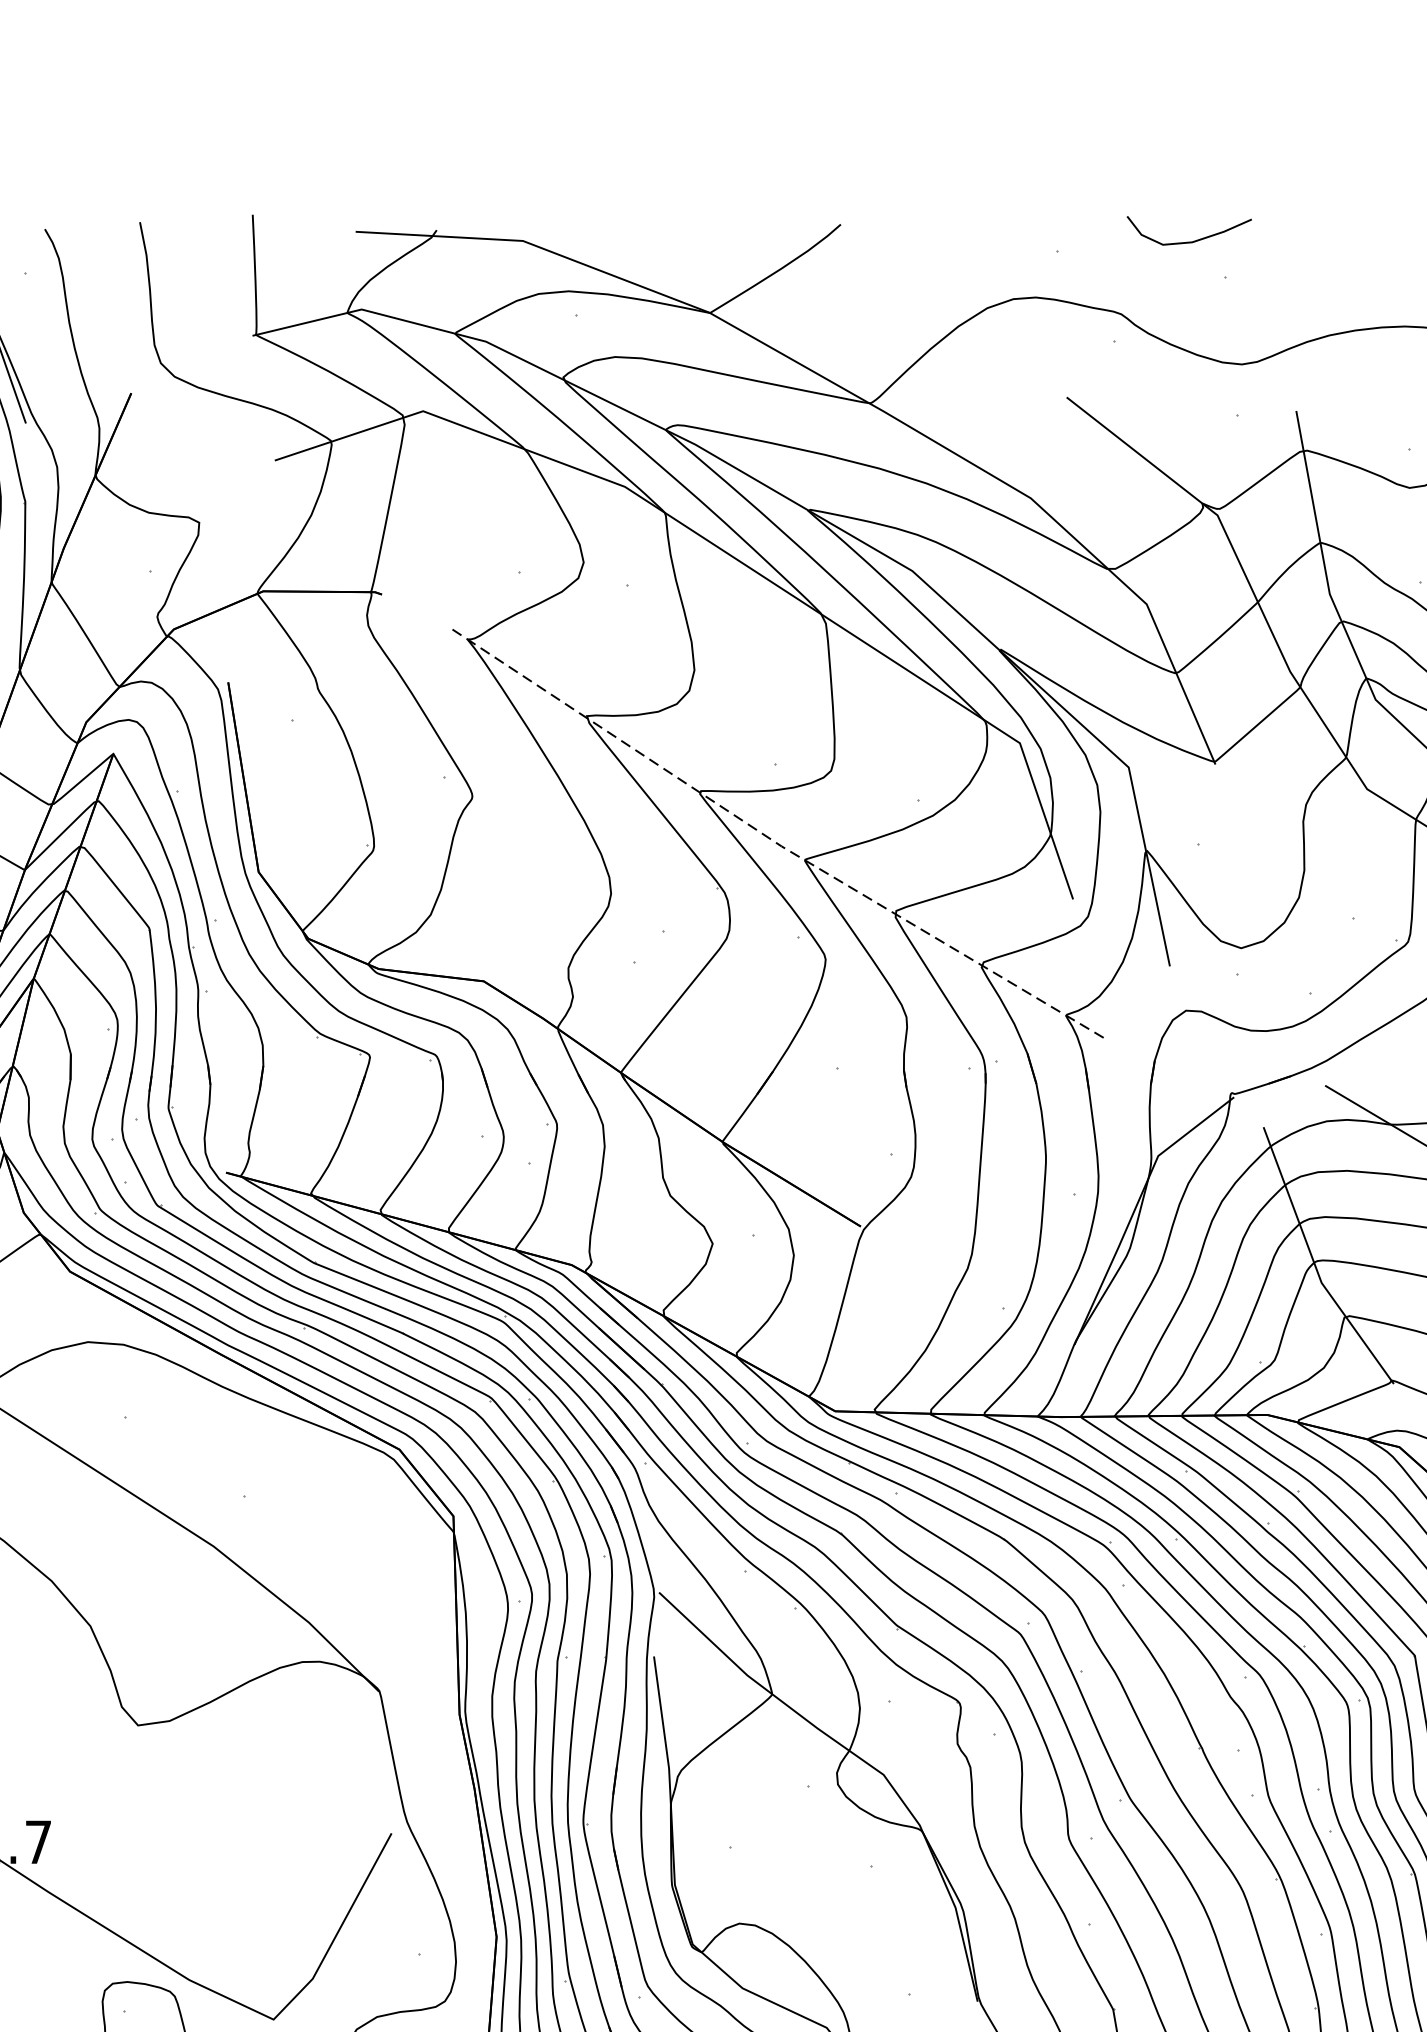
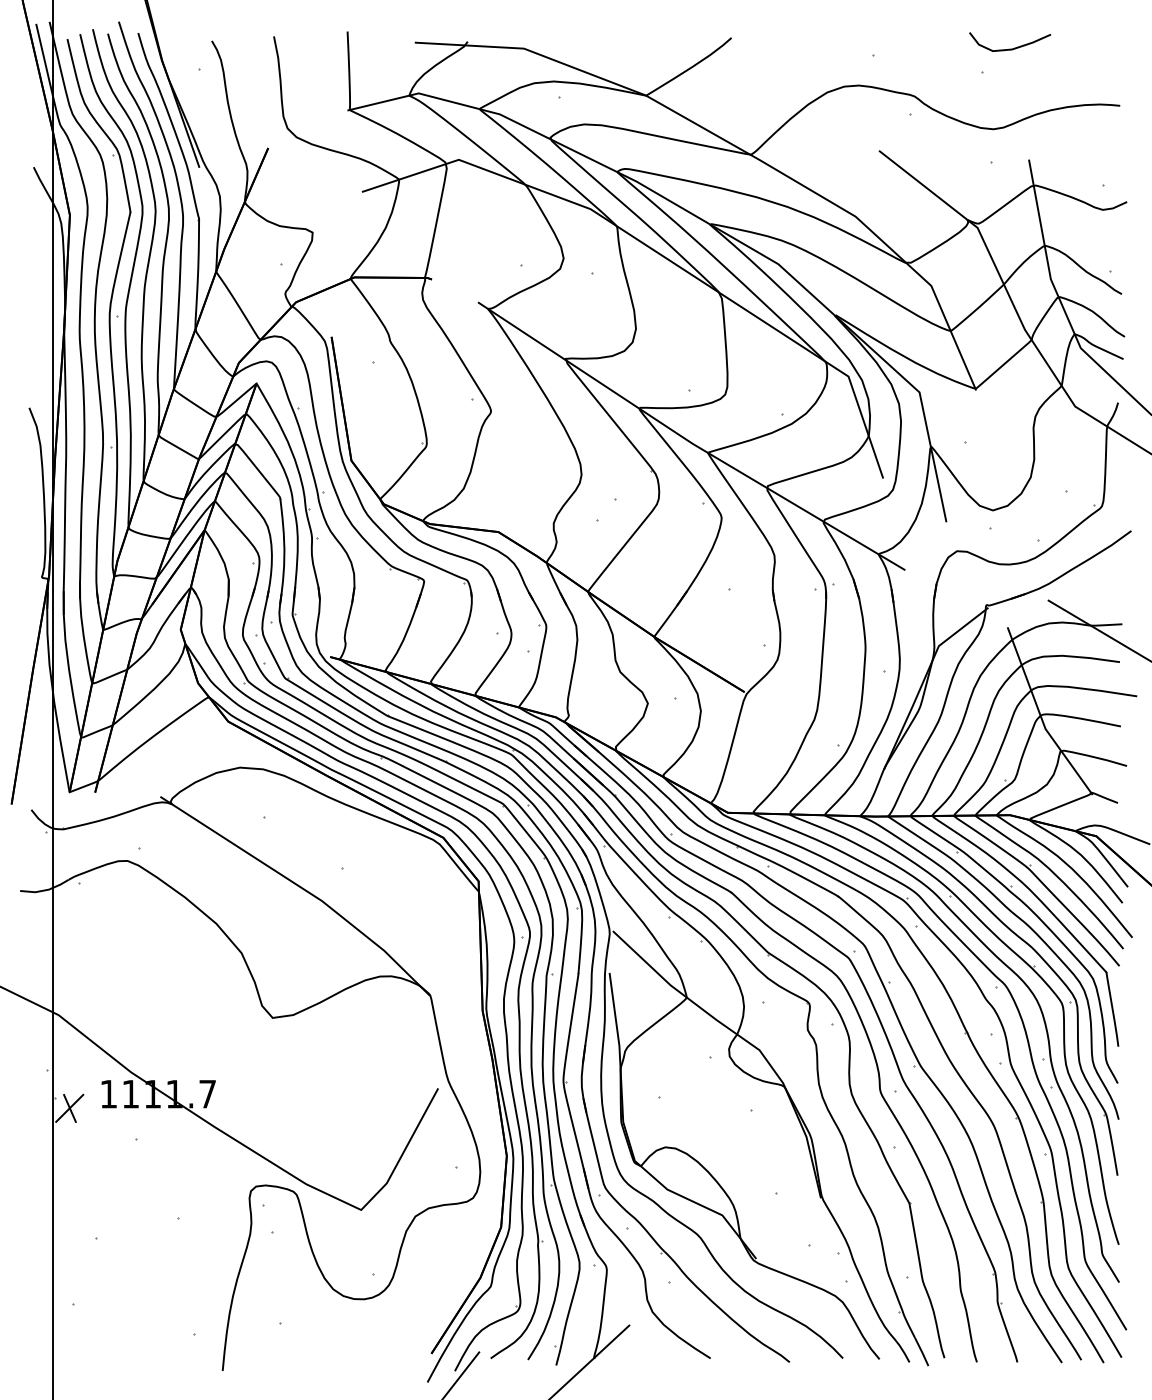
curve: (1189, 240) -> (1010, 48), moved
line: (776, 842) -> (689, 441), dashed -> solid

